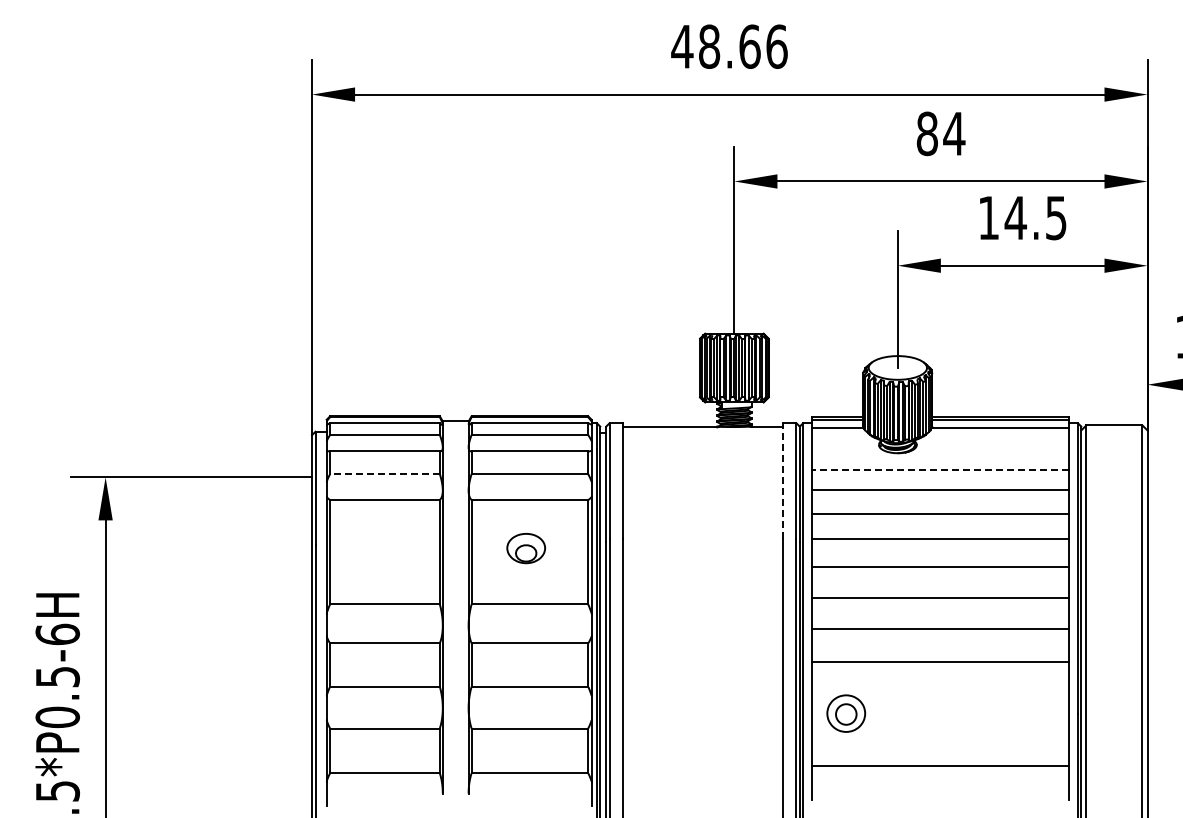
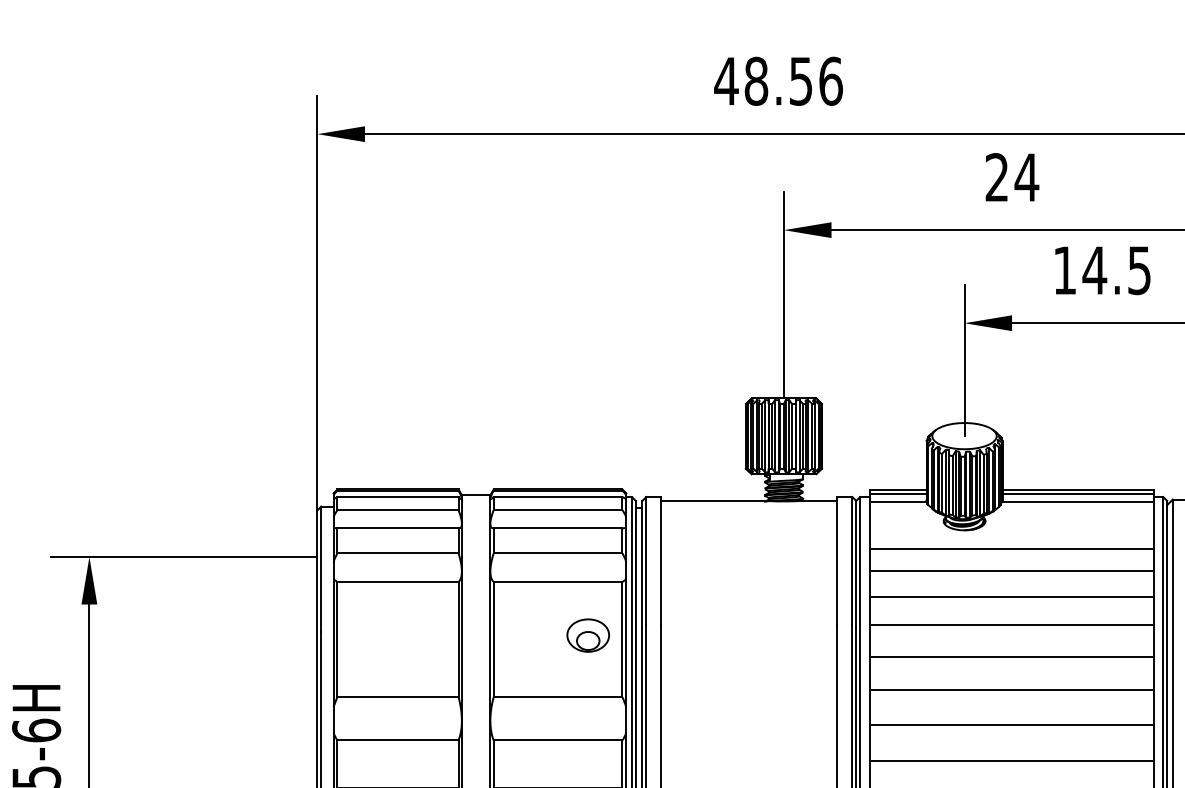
text: (749, 46) -> (800, 81), 48.66 -> 48.56
text: (926, 133) -> (996, 177), 84 -> 24
line: (940, 469) -> (1011, 548), dashed -> solid
line: (384, 474) -> (397, 553), dashed -> solid
line: (782, 480) -> (837, 560), dashed -> solid
part: (525, 548) -> (587, 635), moved

